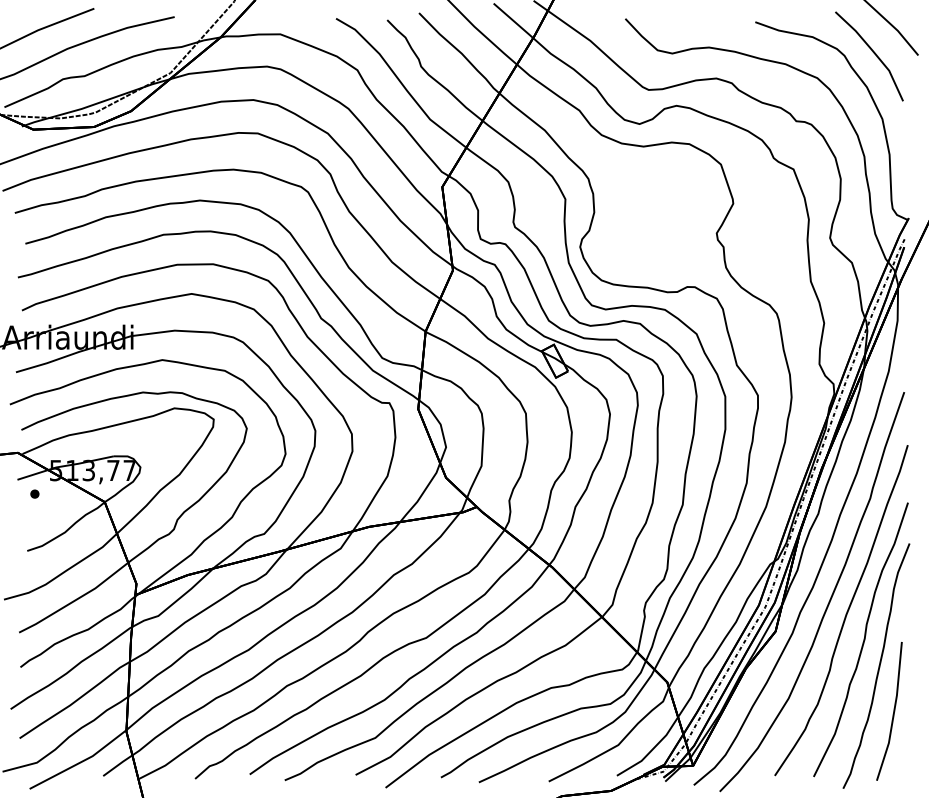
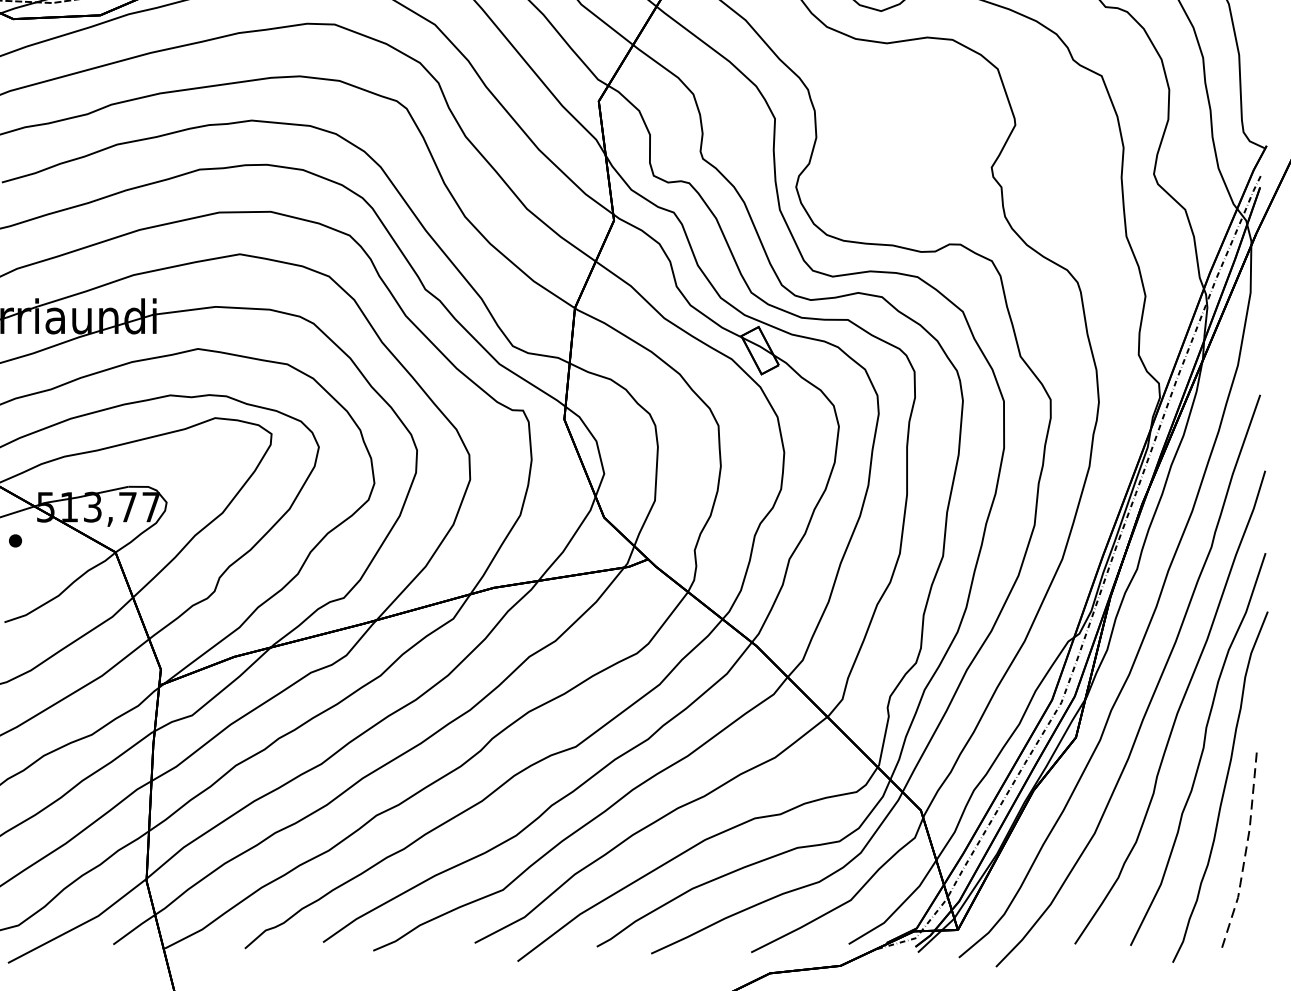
line: (893, 712) -> (1244, 853), solid -> dashed

